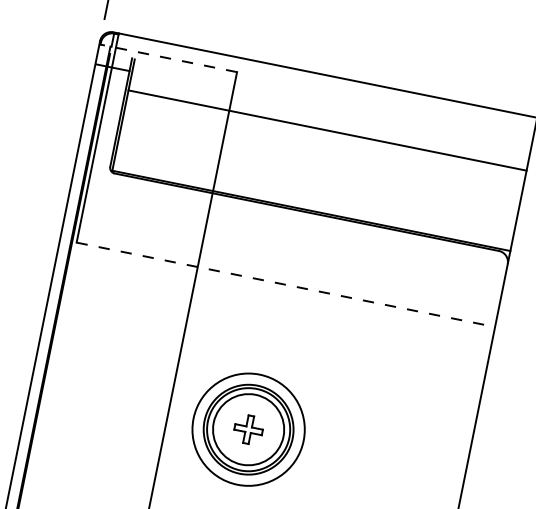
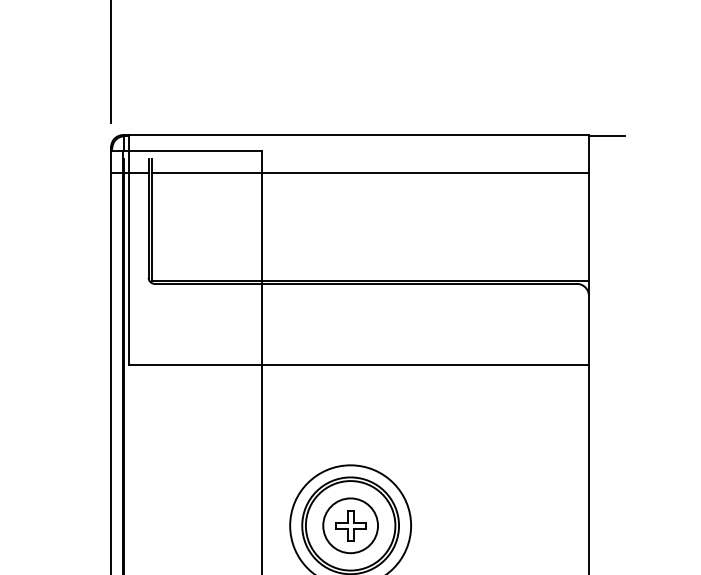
line: (168, 57) -> (186, 150), dashed -> solid
line: (326, 130) -> (369, 173), moved
line: (286, 284) -> (359, 364), dashed -> solid
circle: (248, 429) -> (350, 525), size x0.71

